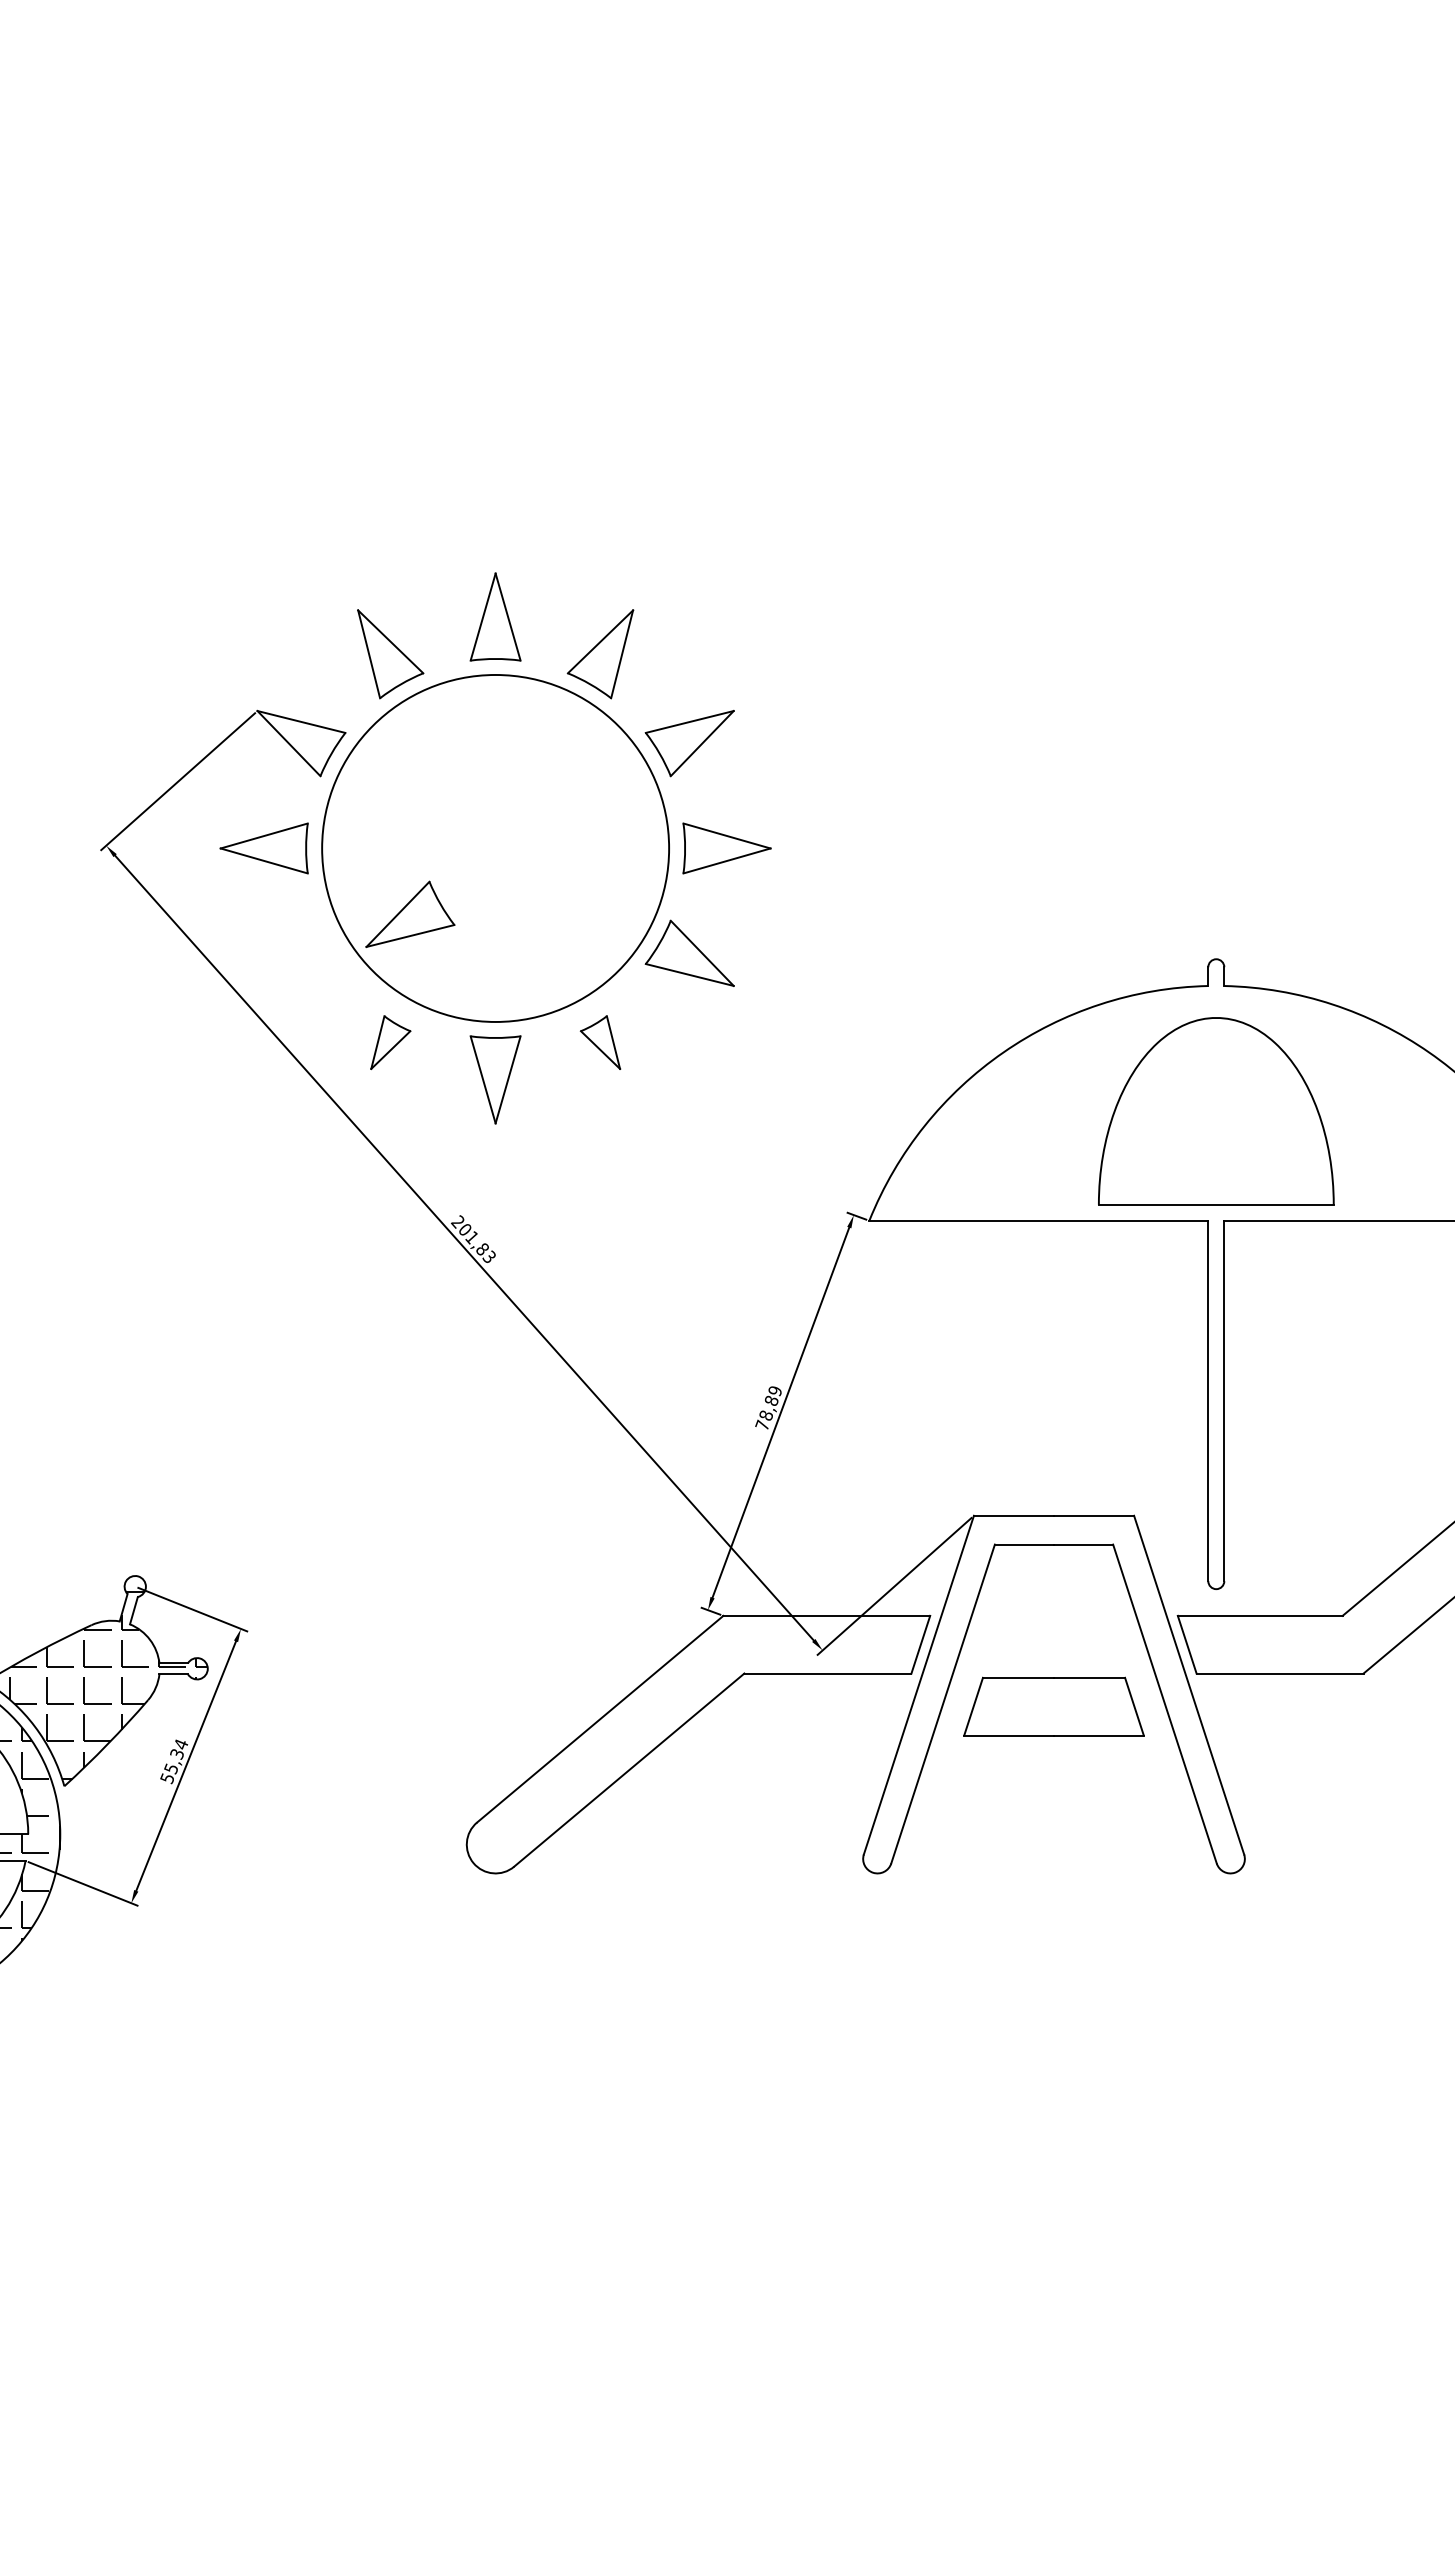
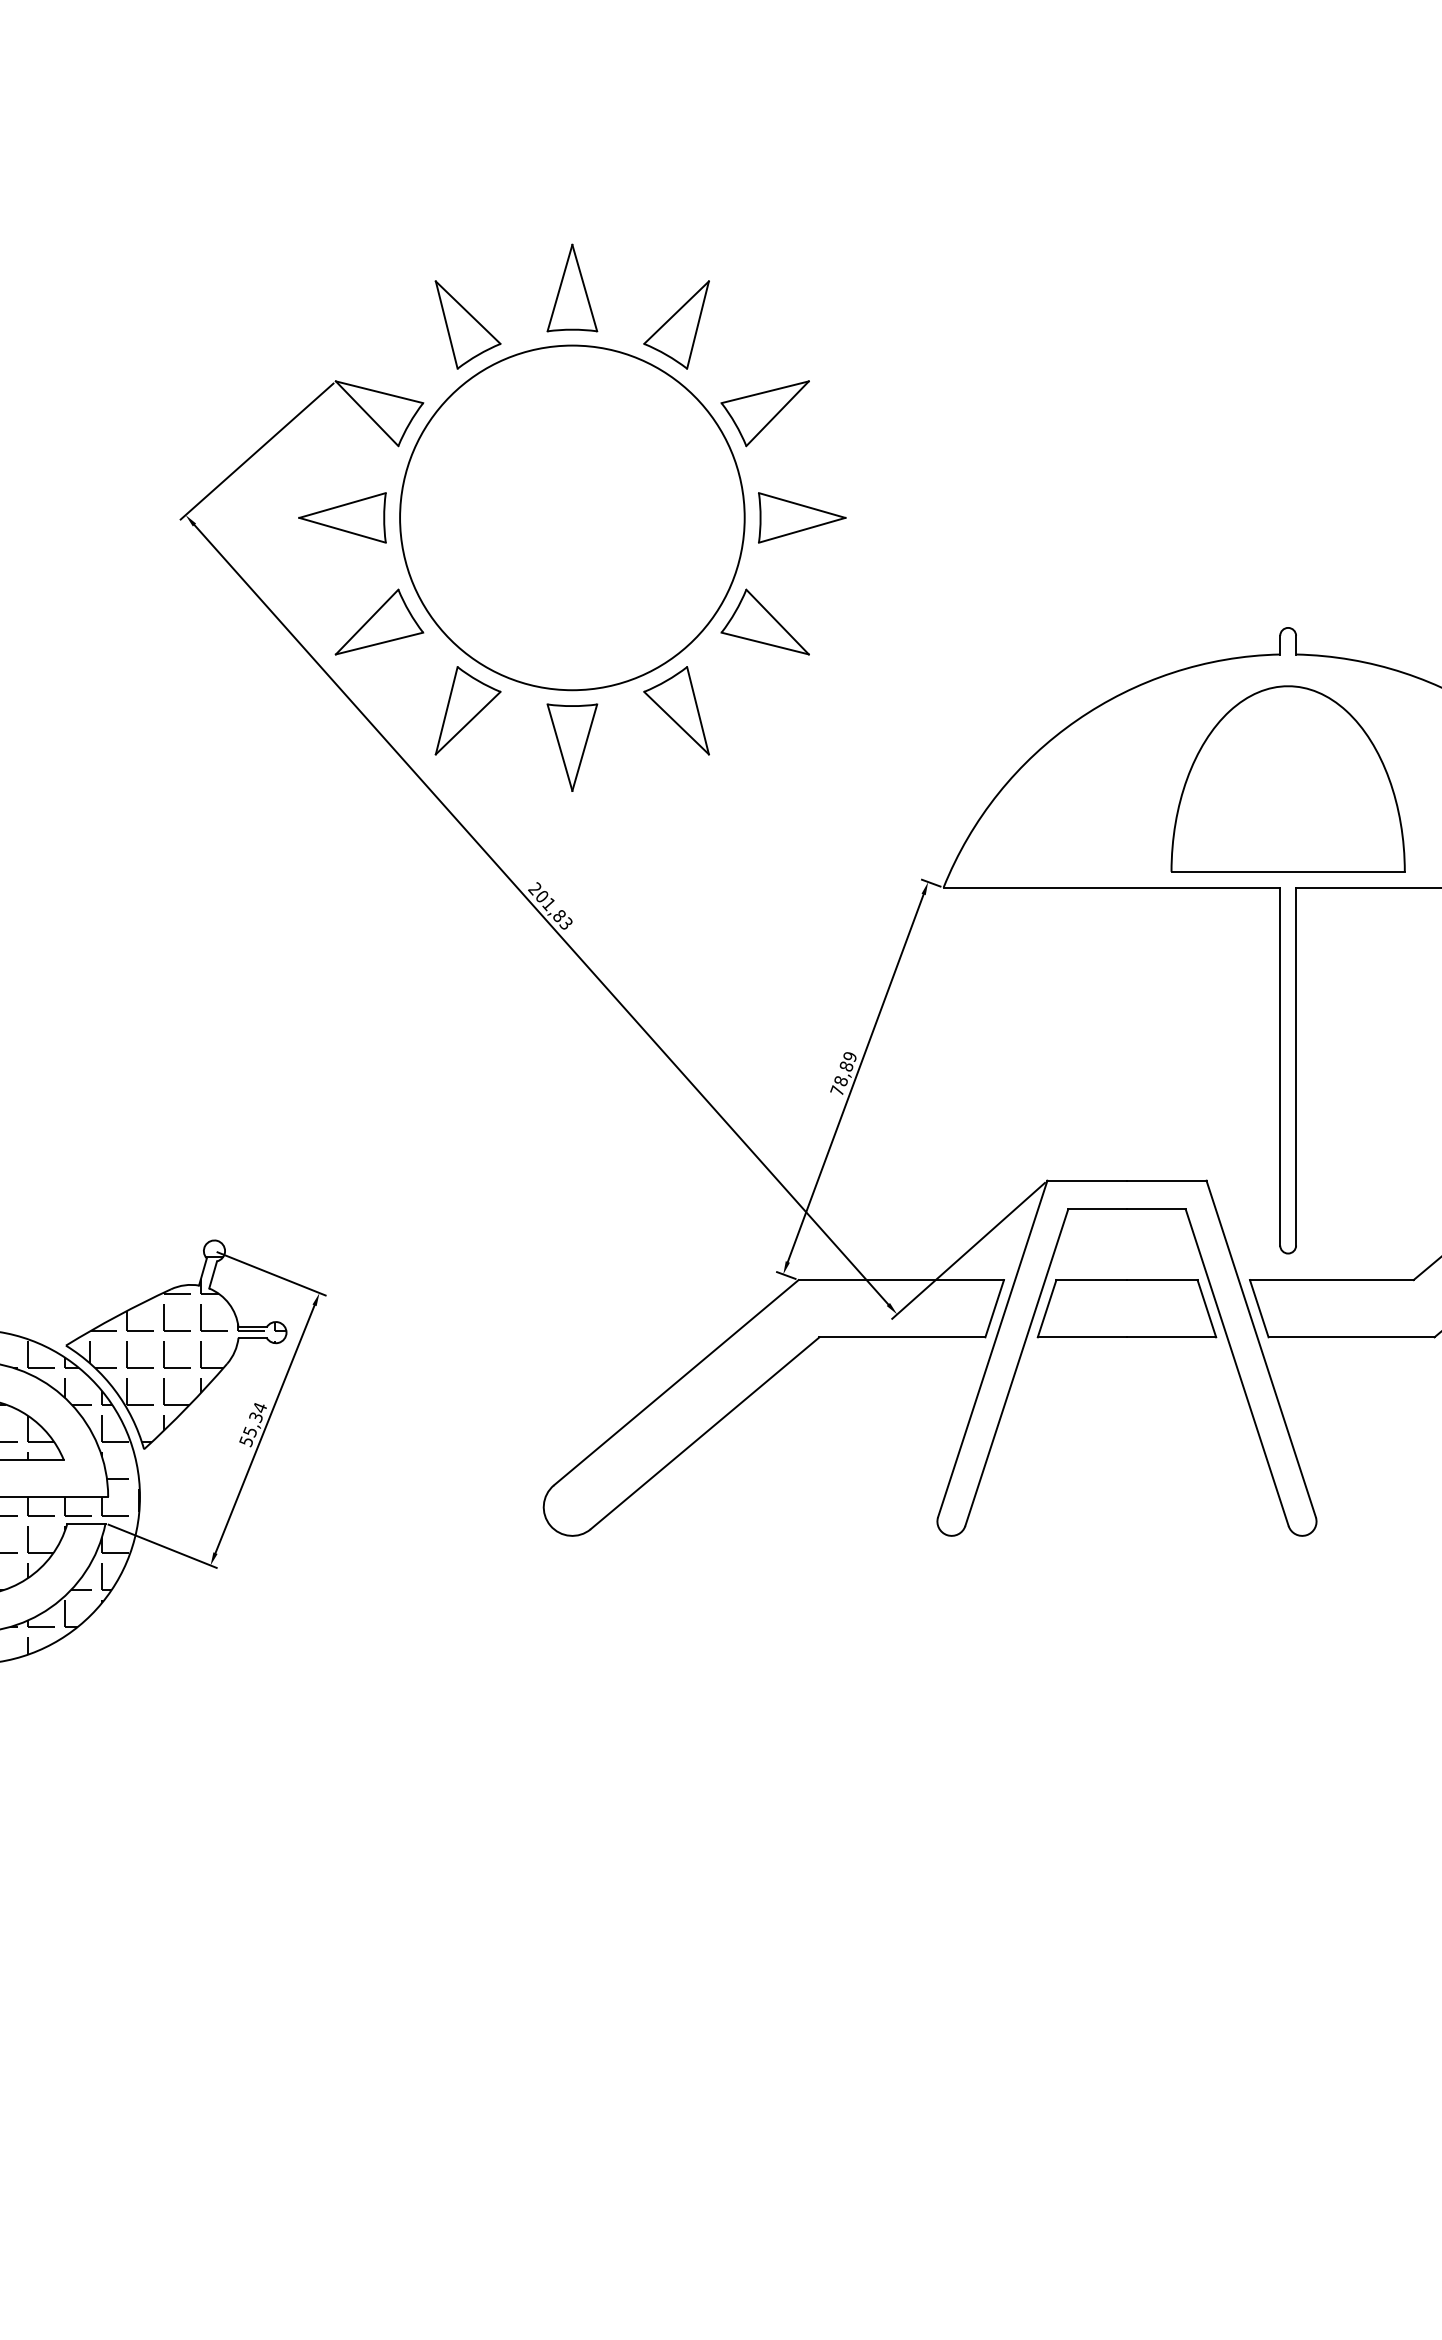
part: (410, 913) -> (379, 621), moved
part: (390, 1042) -> (467, 710), size x1.67
part: (600, 1042) -> (676, 710), size x1.67
part: (1053, 1706) -> (1126, 1308), moved

